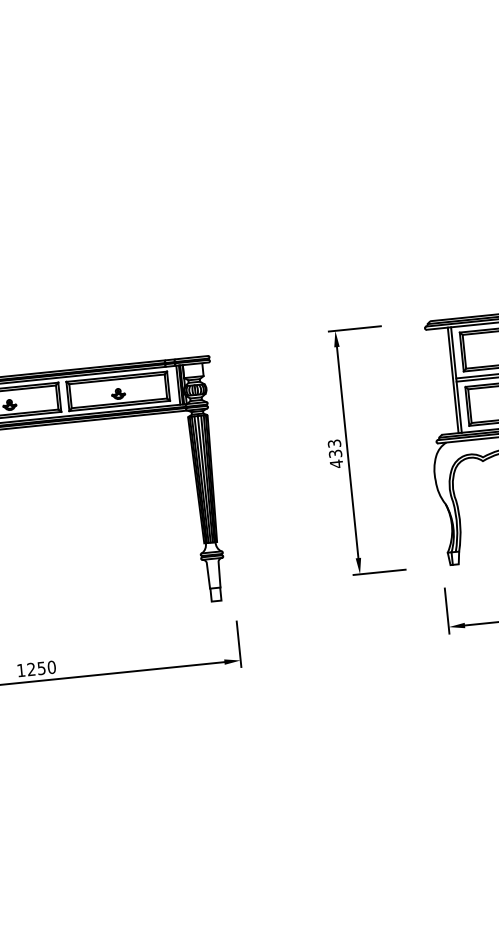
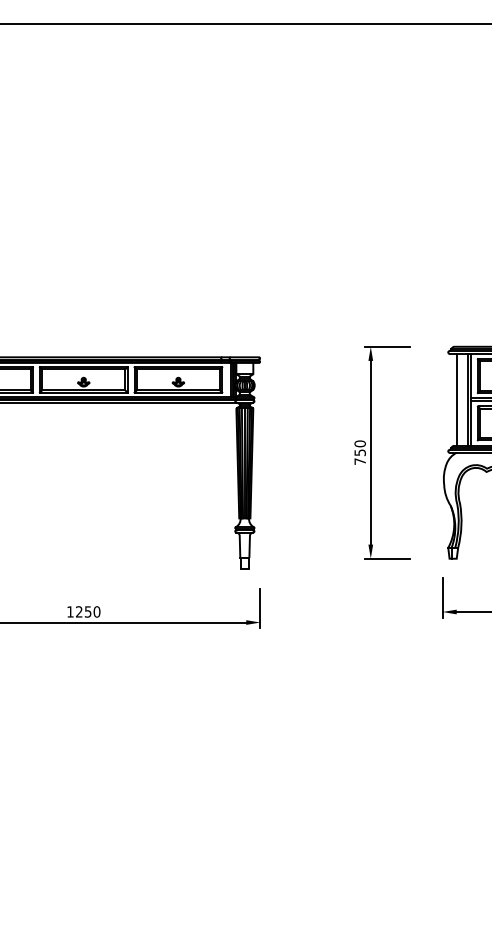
line: (439, 381) -> (456, 399), added
text: (334, 453) -> (359, 452), 433 -> 750

